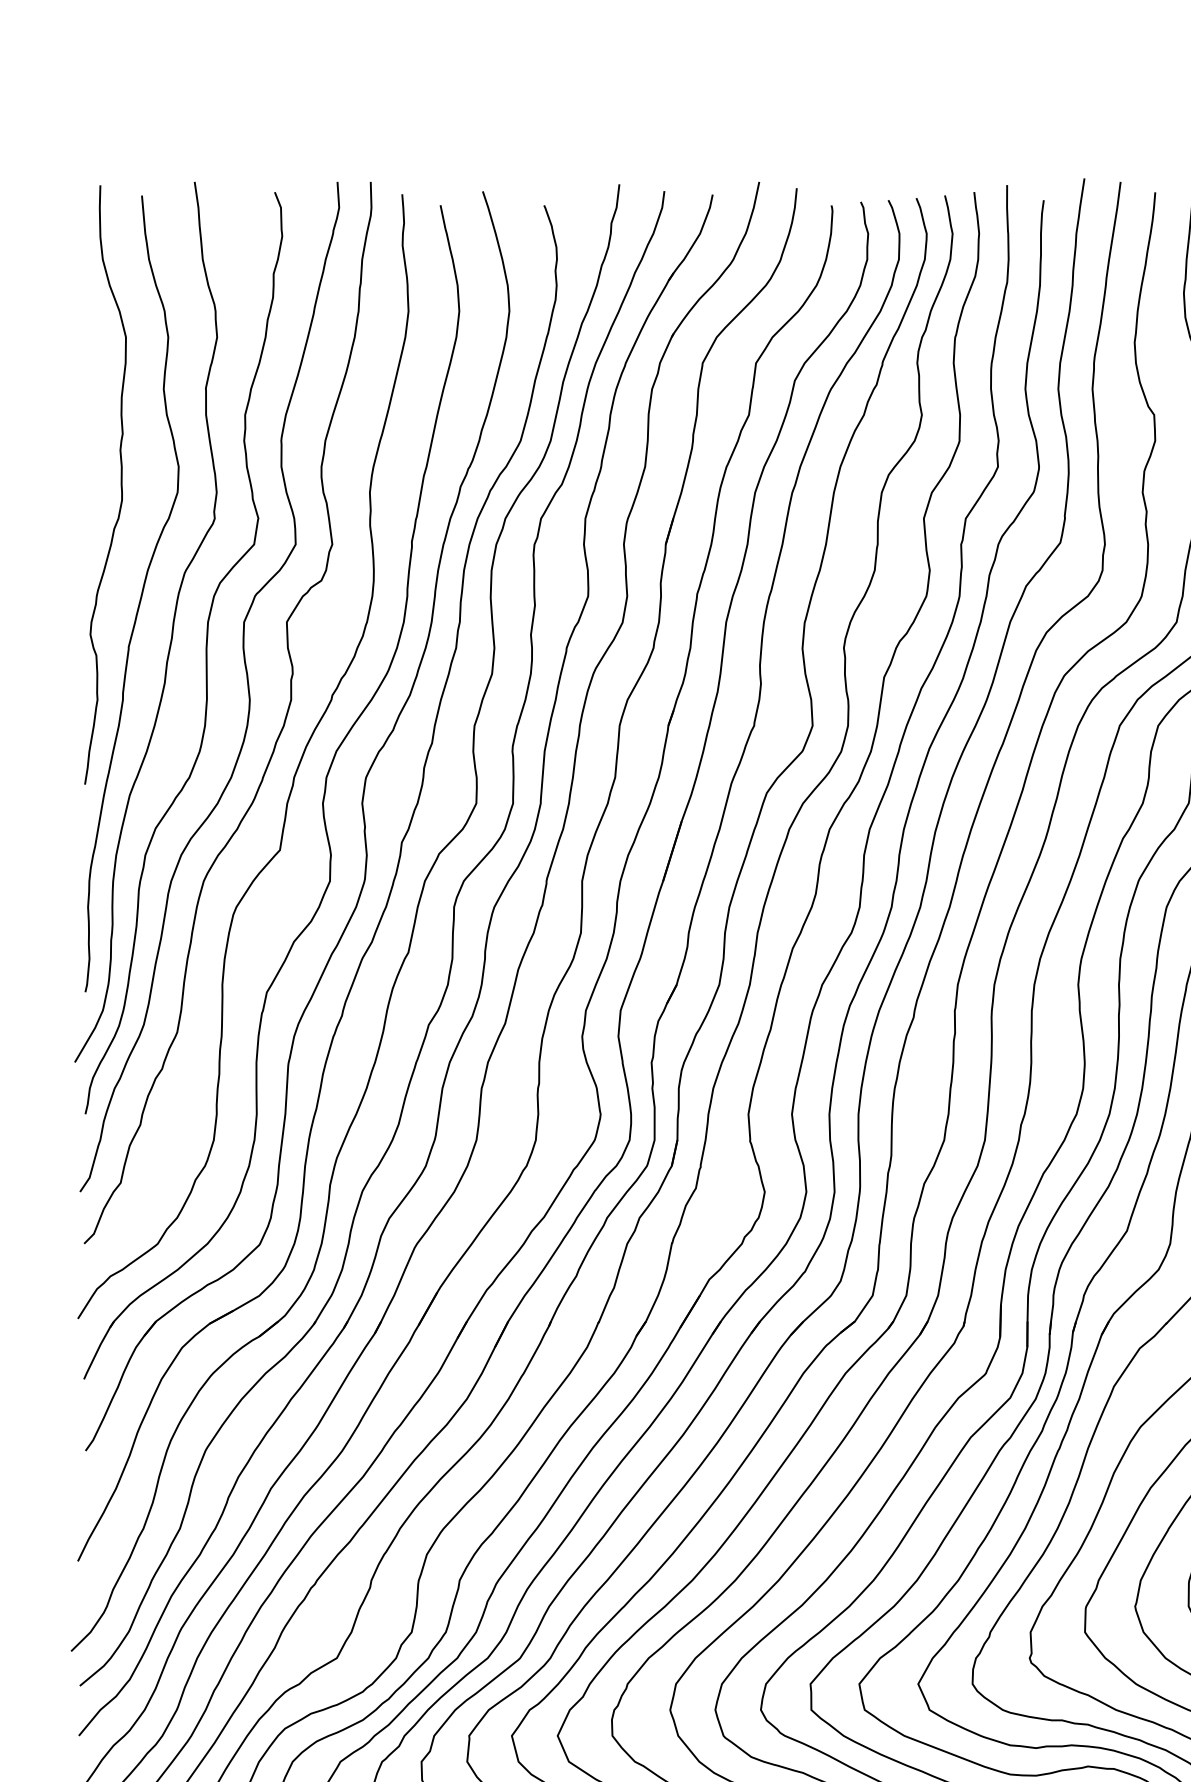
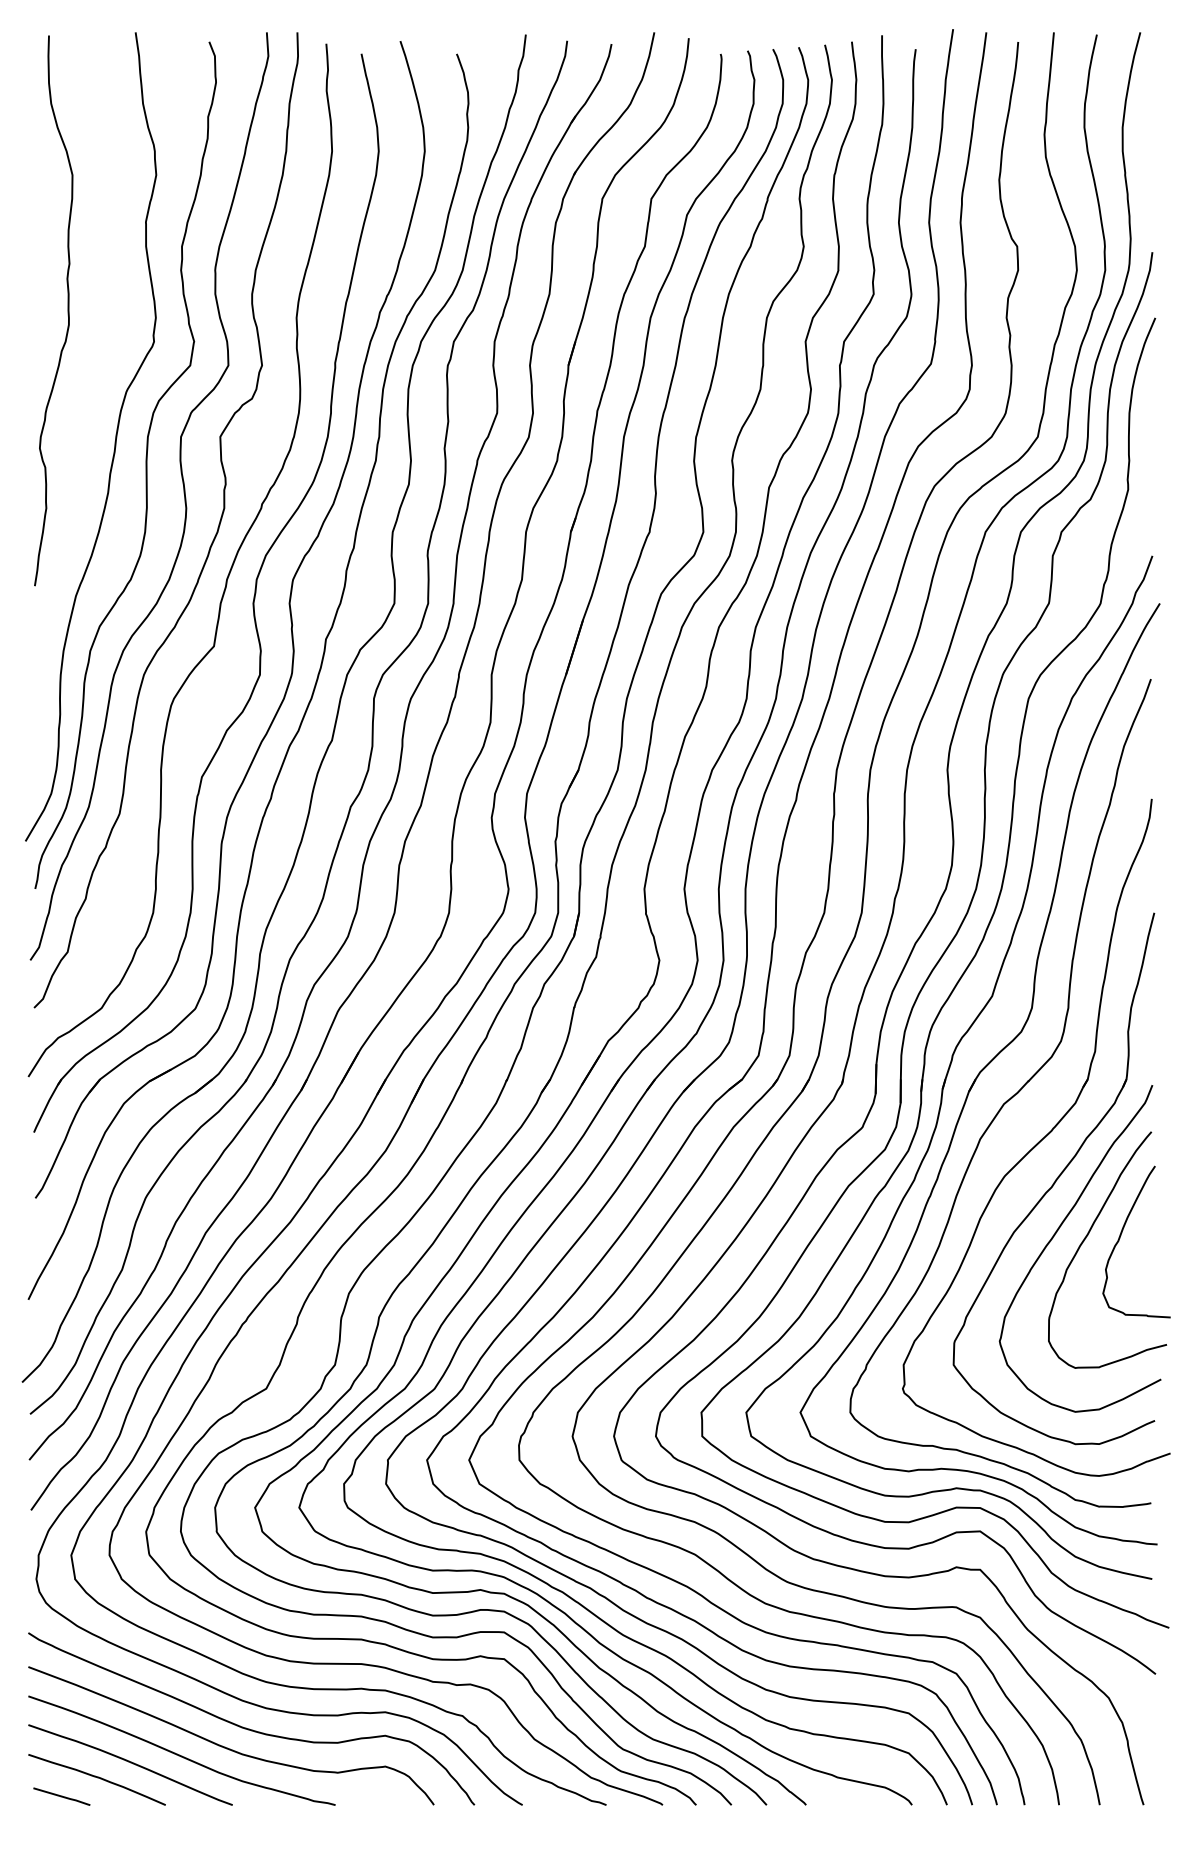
curve: (140, 596) -> (85, 413), removed

